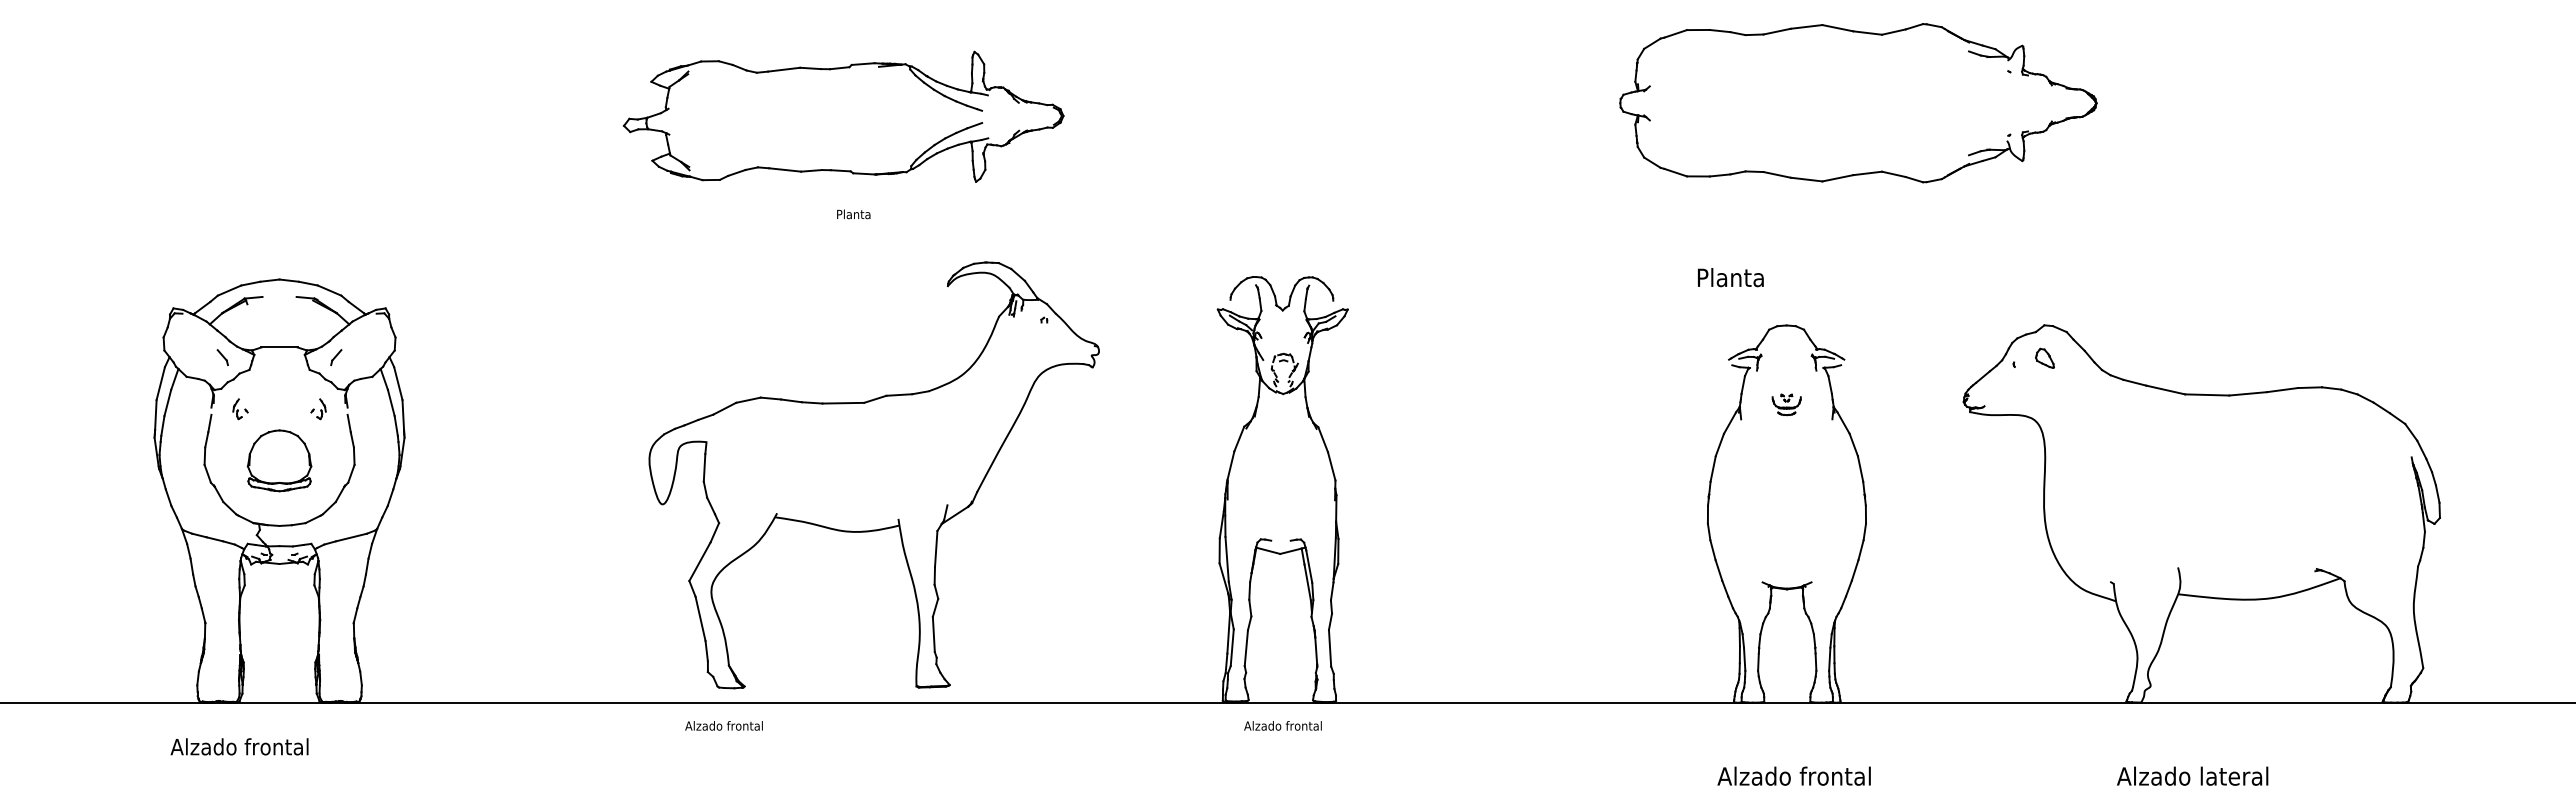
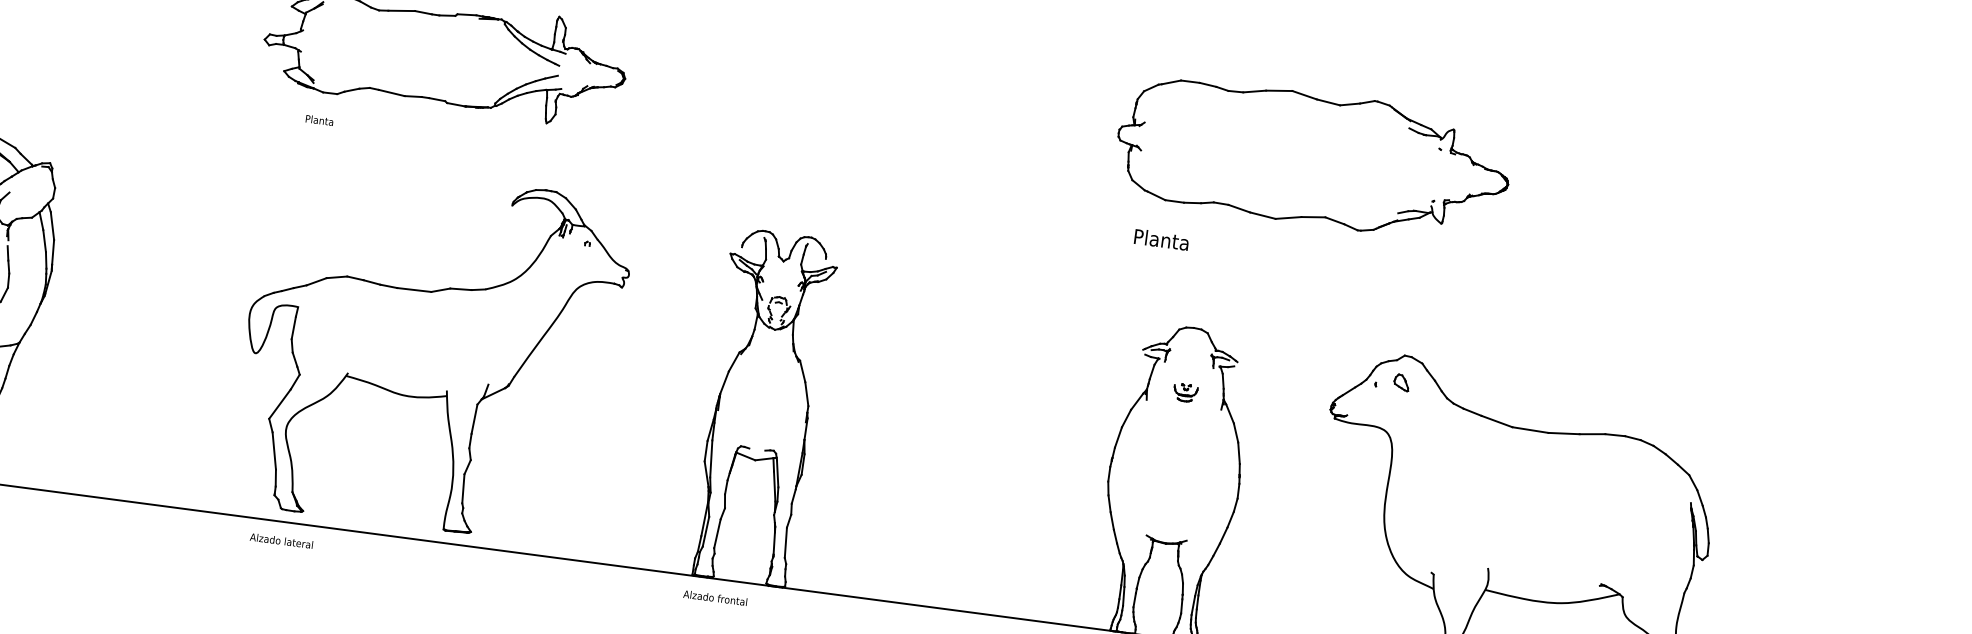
part: (1858, 103) -> (1313, 159), moved
text: (853, 214) -> (319, 120), moved
text: (1730, 277) -> (1161, 239), moved
text: (744, 725) -> (298, 542), Alzado frontal -> Alzado lateral
text: (1282, 725) -> (714, 597), moved

